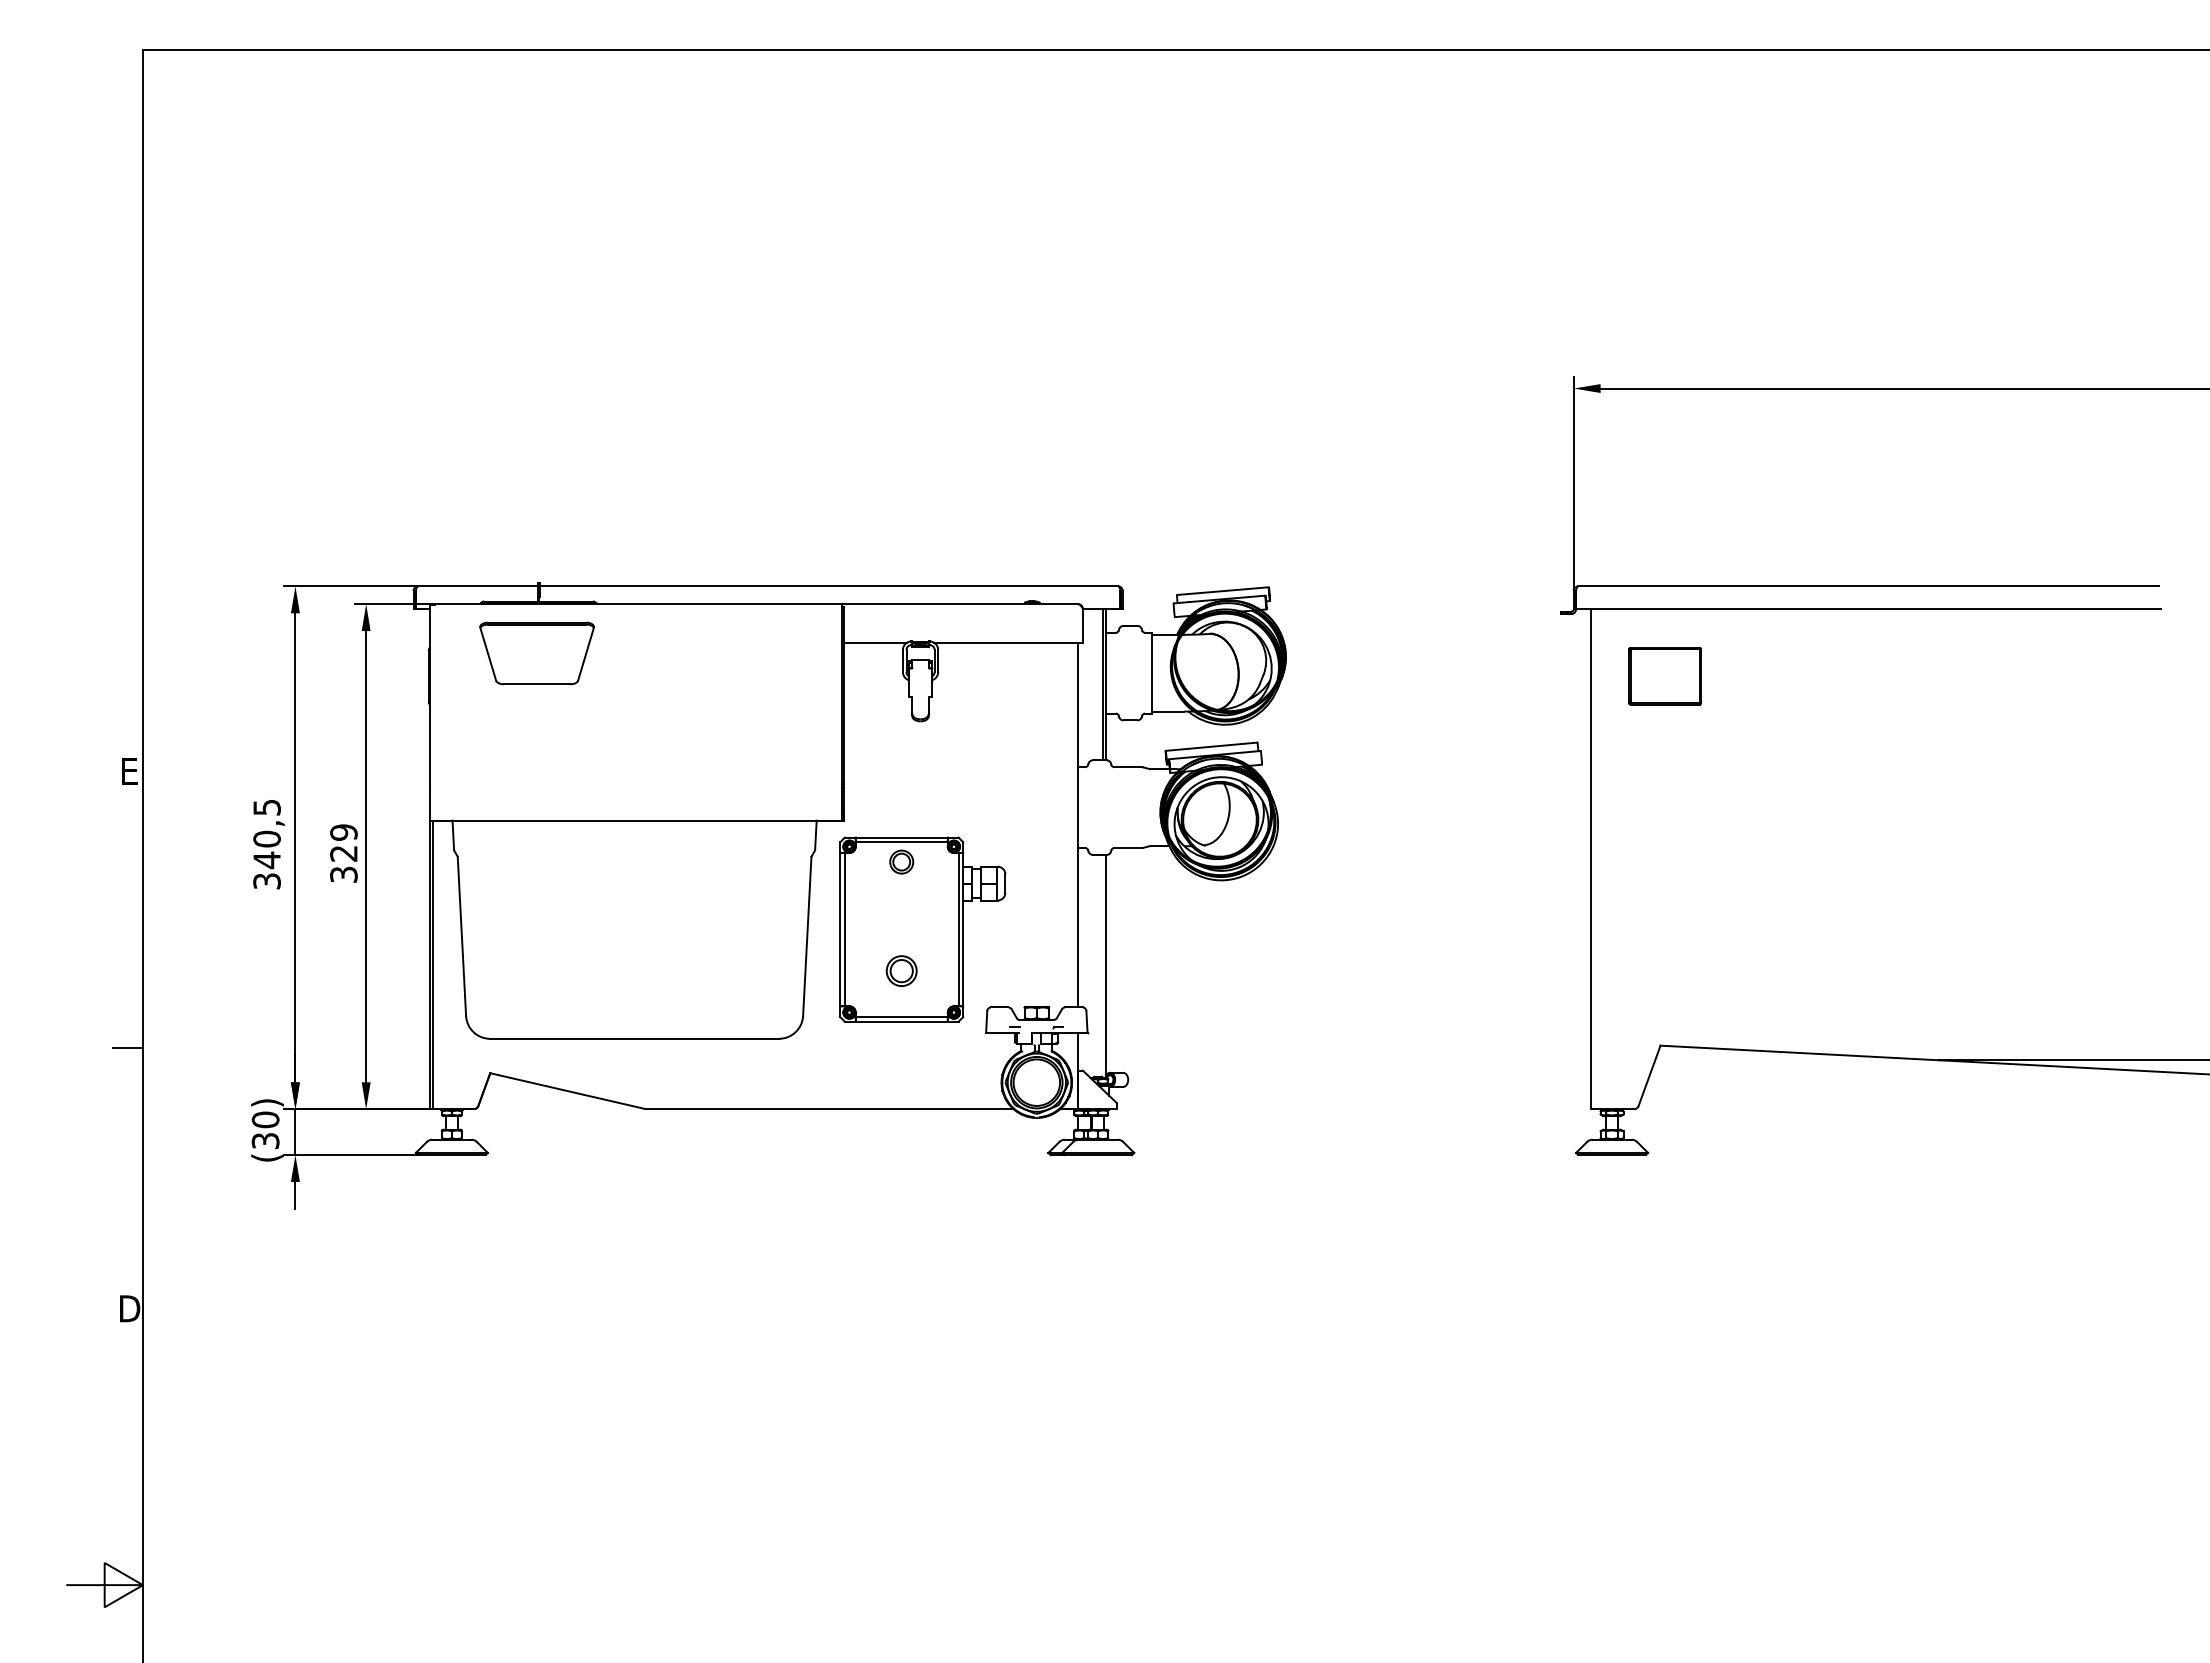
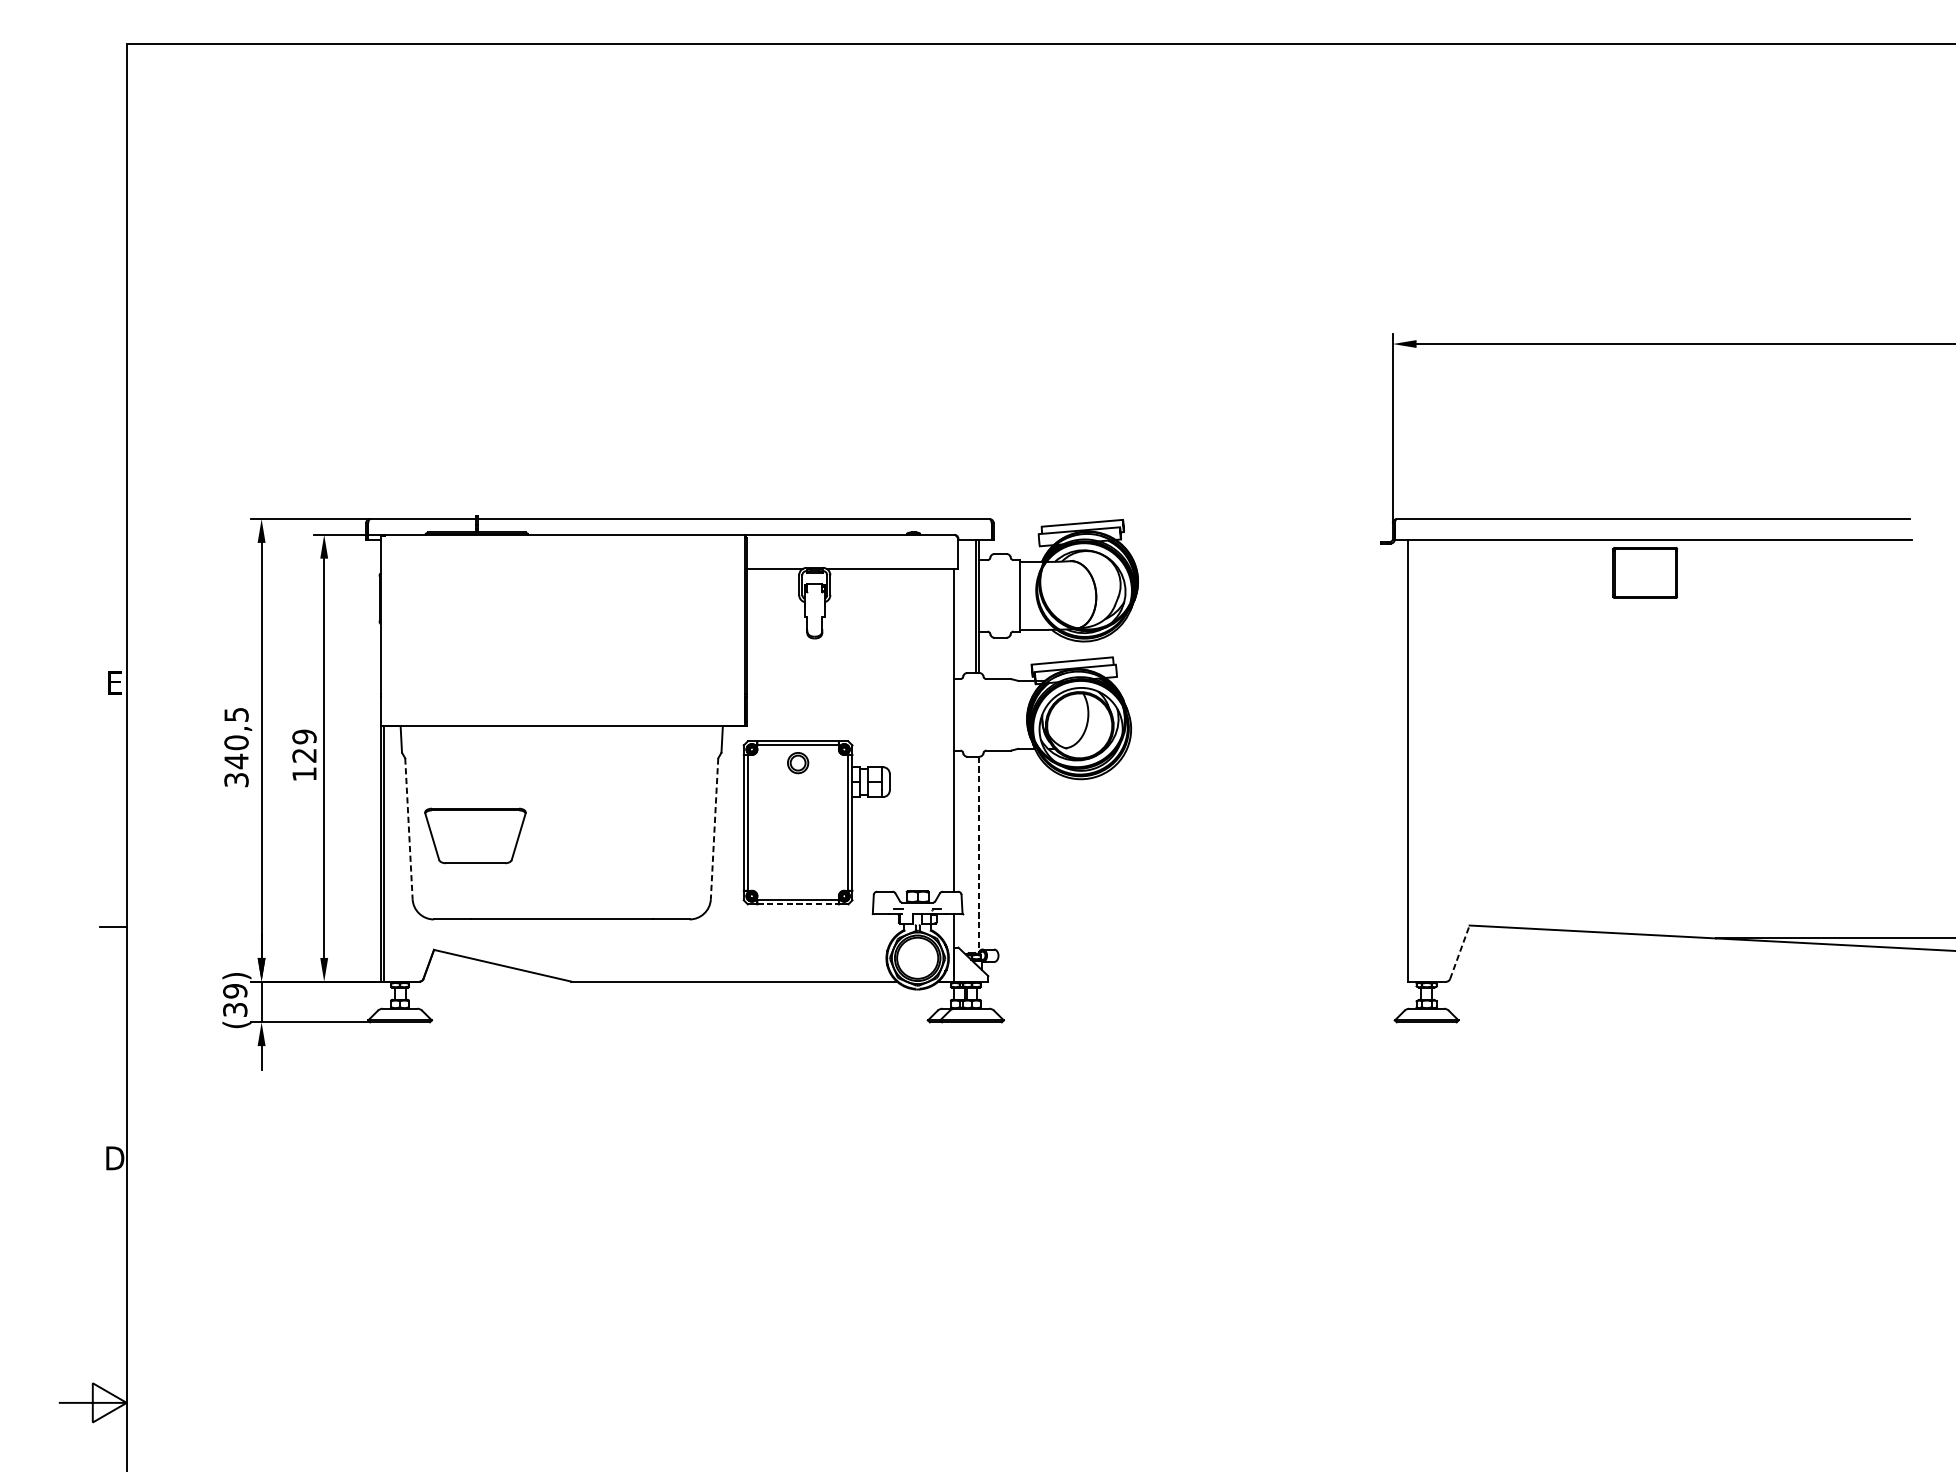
part: (536, 653) -> (474, 835), moved
part: (1664, 676) -> (1644, 573), moved
text: (343, 874) -> (304, 774), 329 -> 129
line: (461, 936) -> (408, 828), solid -> dashed
line: (807, 936) -> (714, 828), solid -> dashed
line: (1105, 965) -> (978, 854), solid -> dashed
part: (901, 970) -> (797, 859), removed
line: (902, 1021) -> (798, 904), solid -> dashed
line: (1649, 1075) -> (1459, 951), solid -> dashed
text: (265, 1119) -> (235, 990), (30) -> (39)

